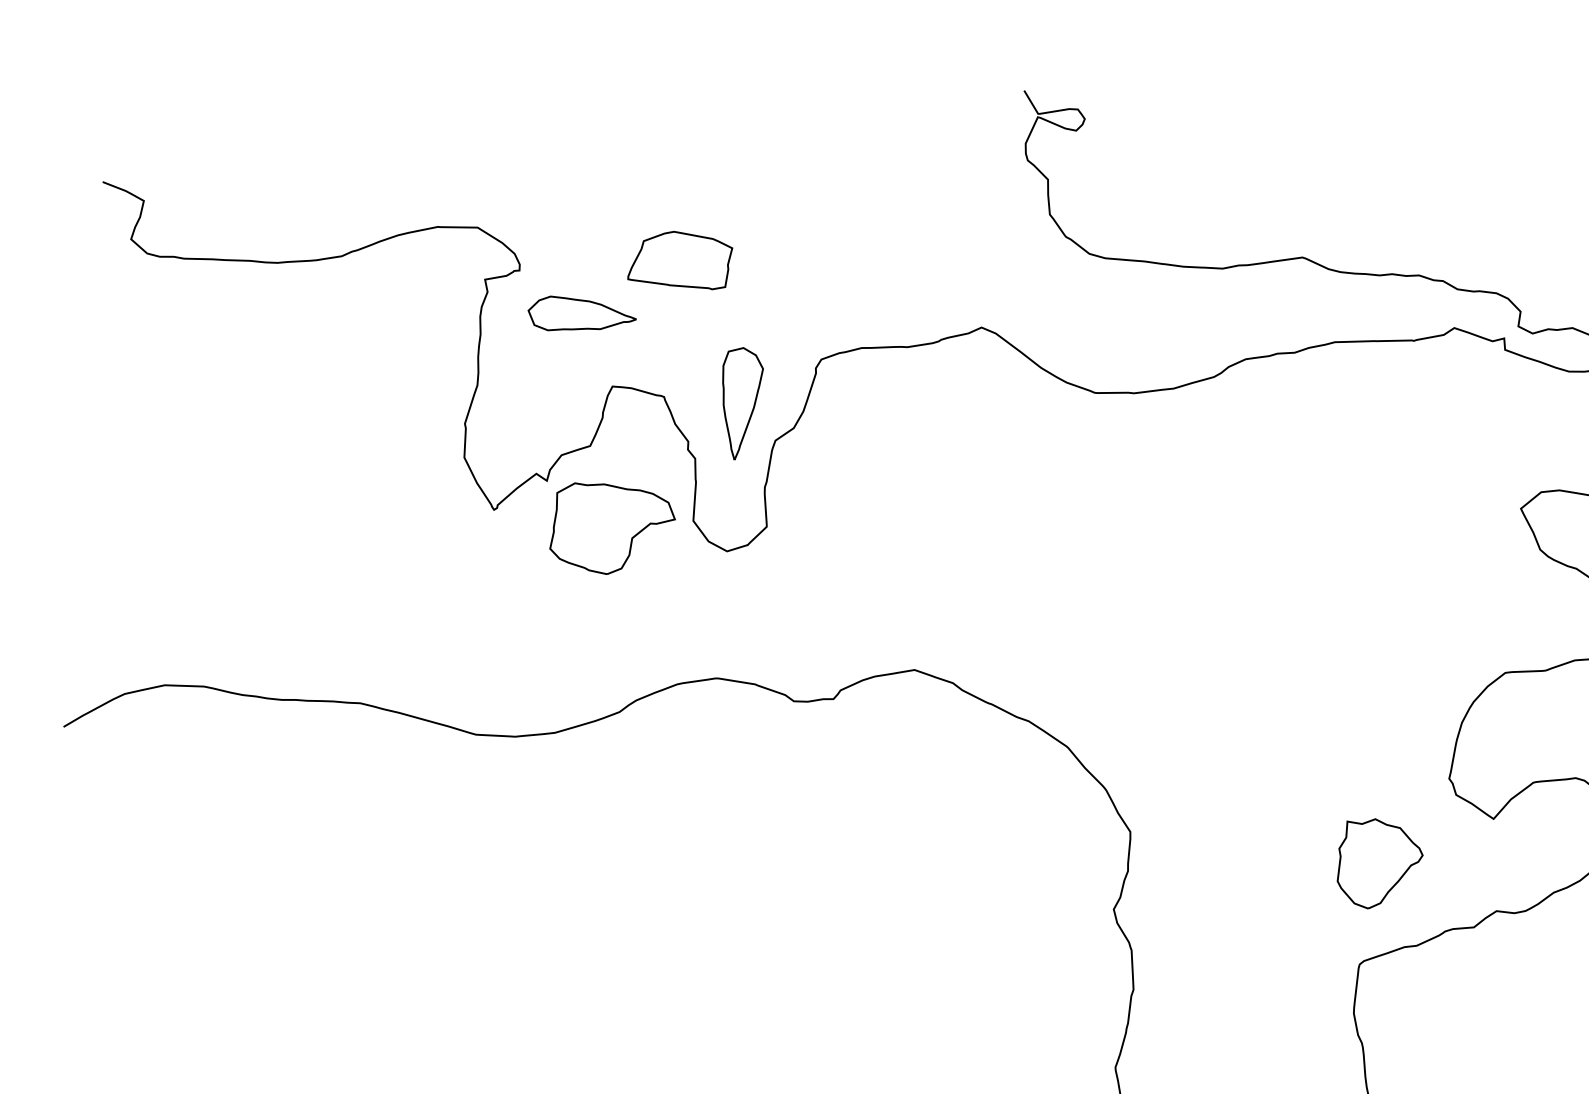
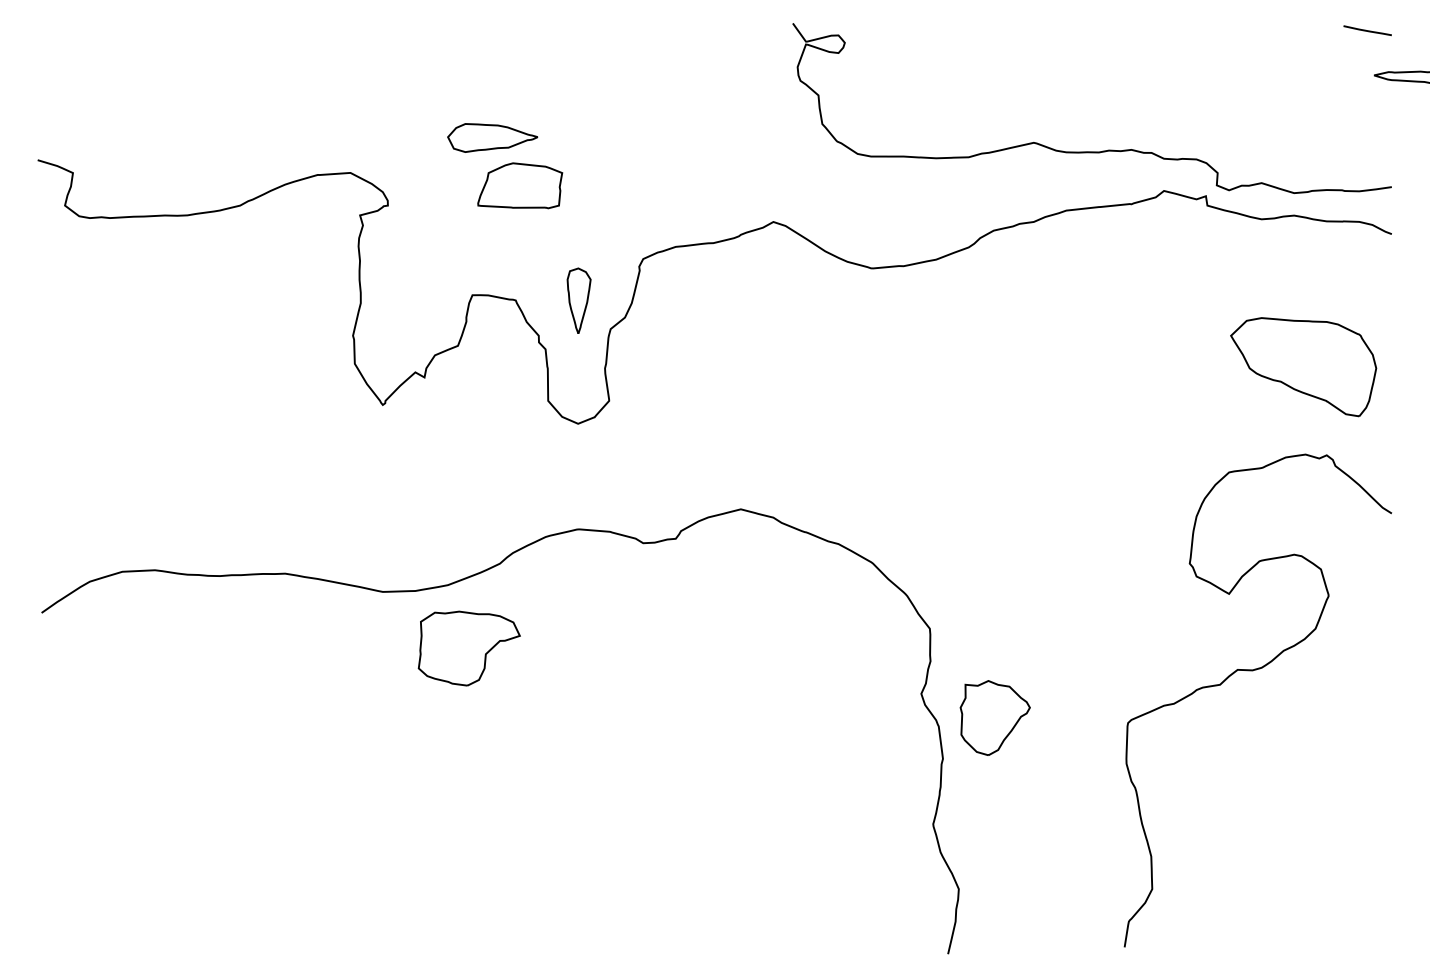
part: (581, 315) -> (492, 137), moved
part: (739, 403) -> (578, 300), size x0.7
part: (611, 529) -> (468, 648), moved
part: (1379, 863) -> (994, 717), moved

